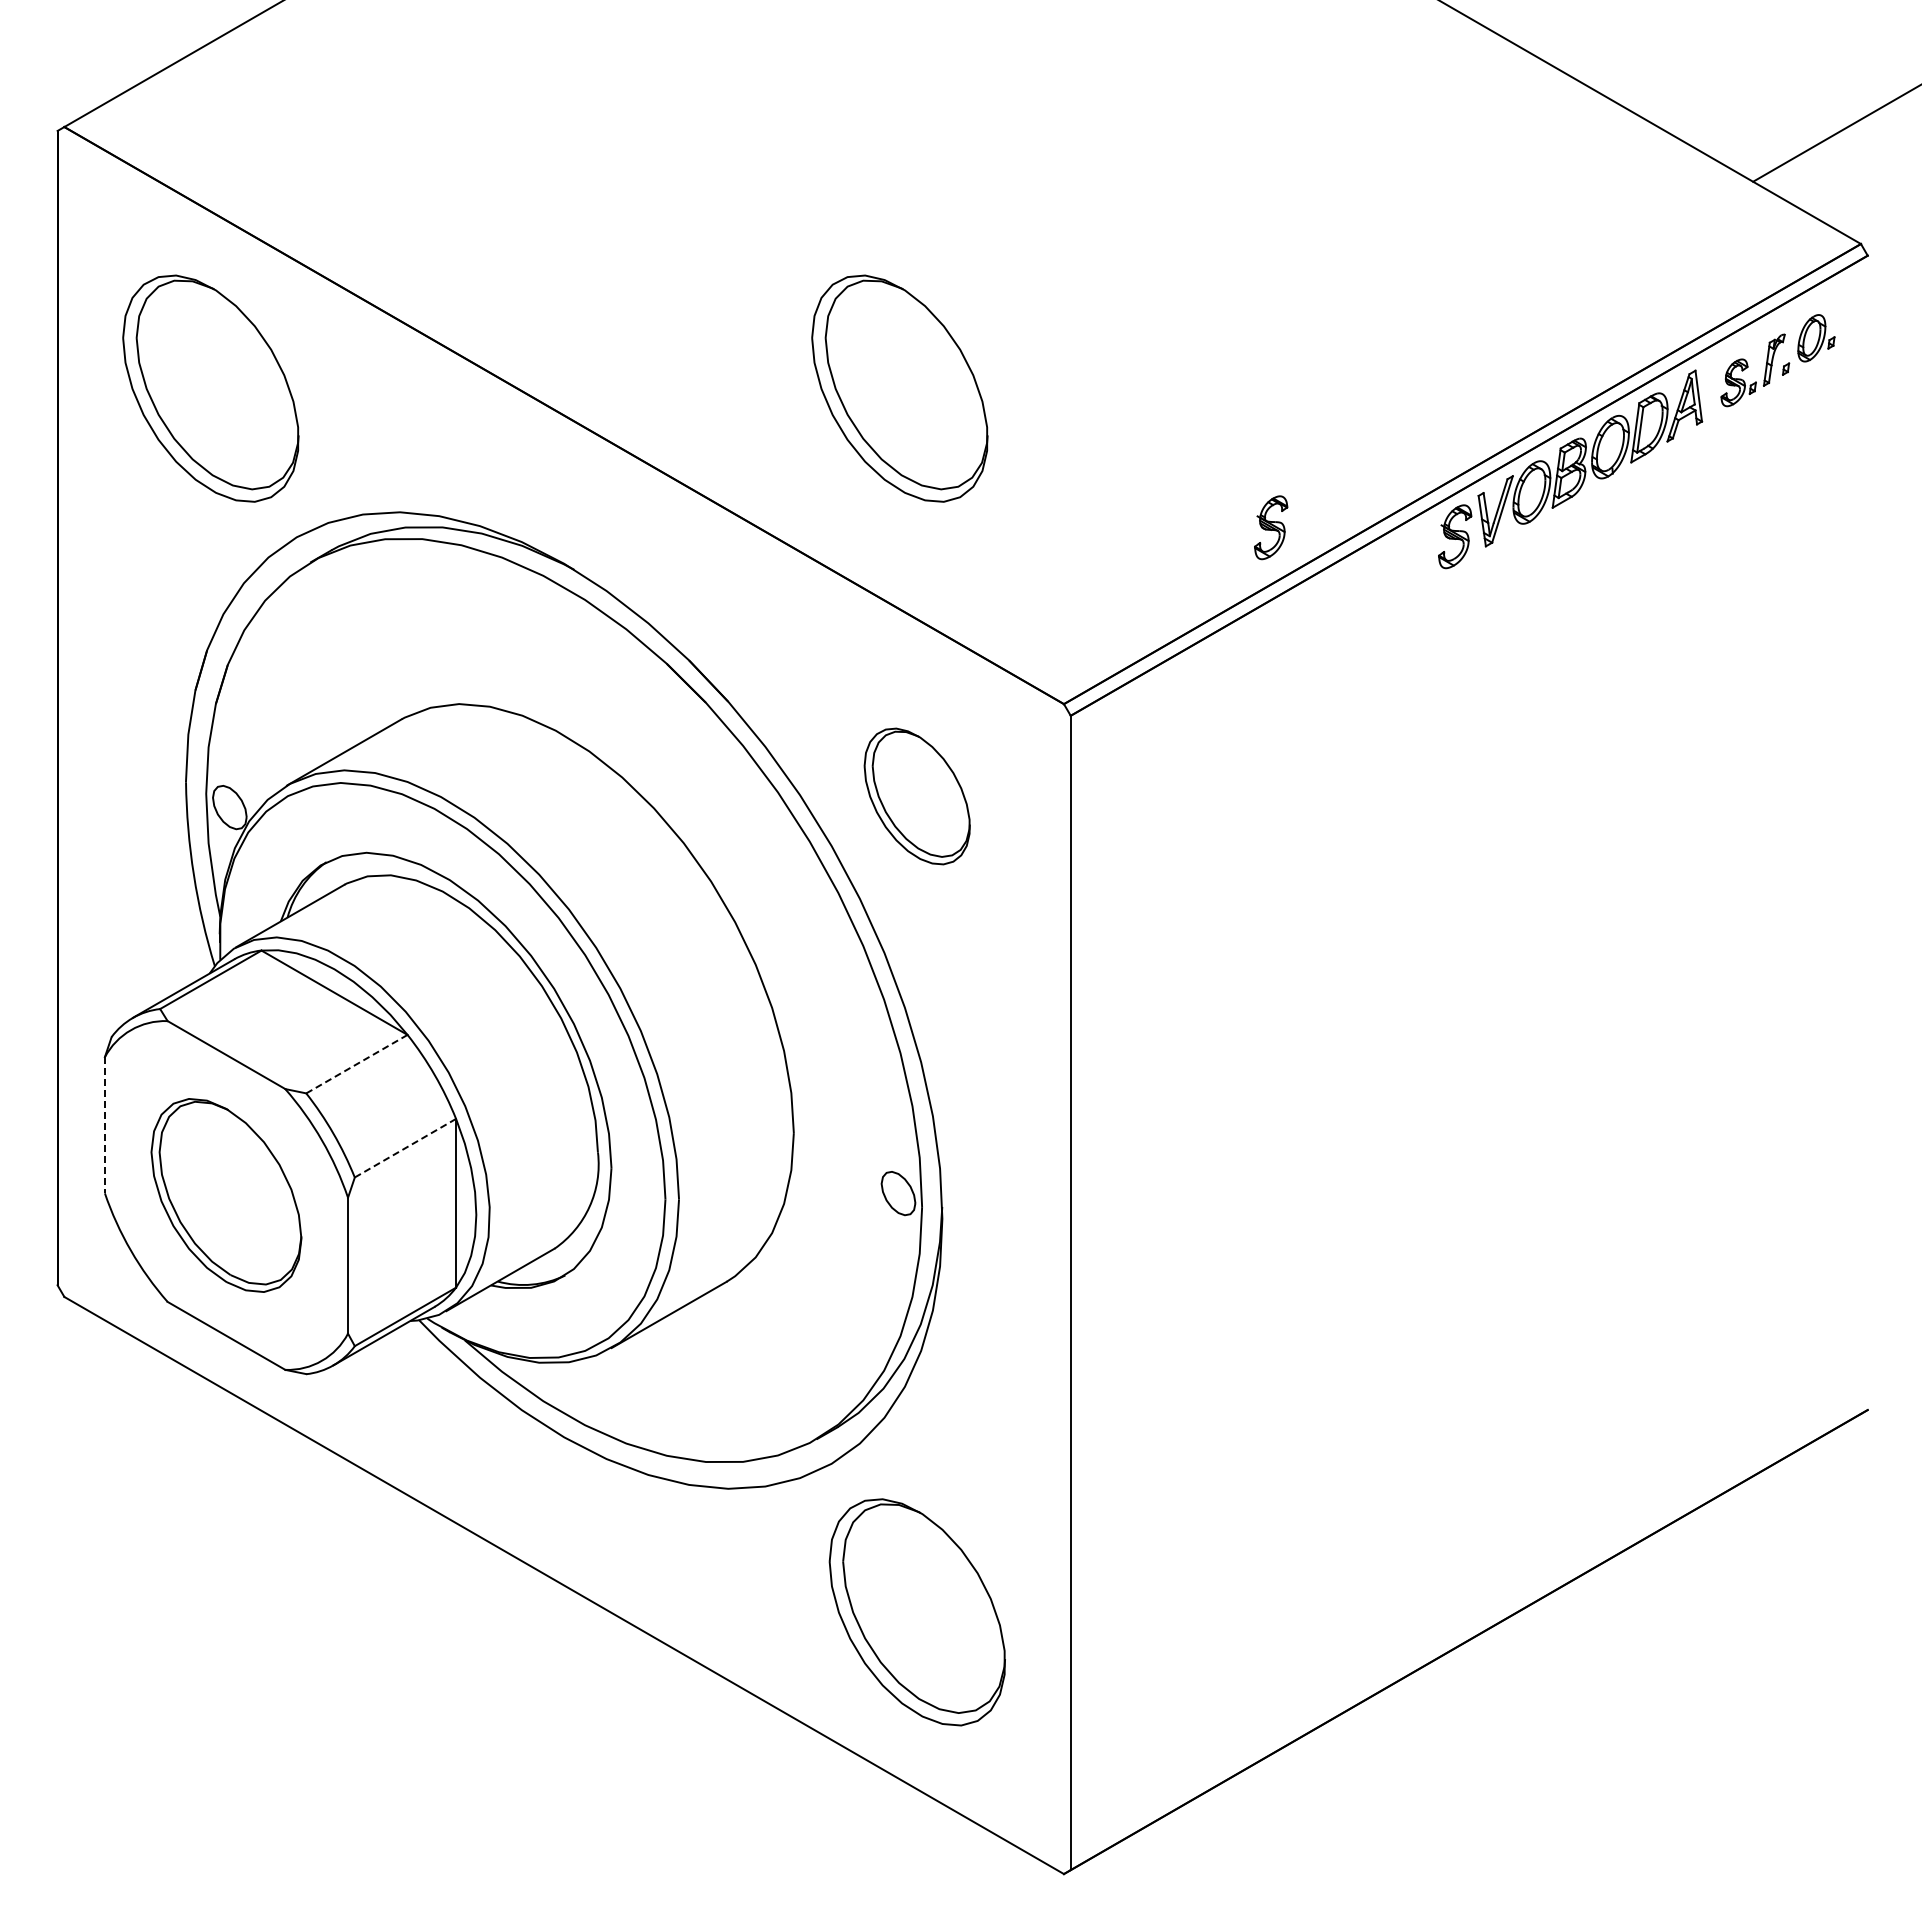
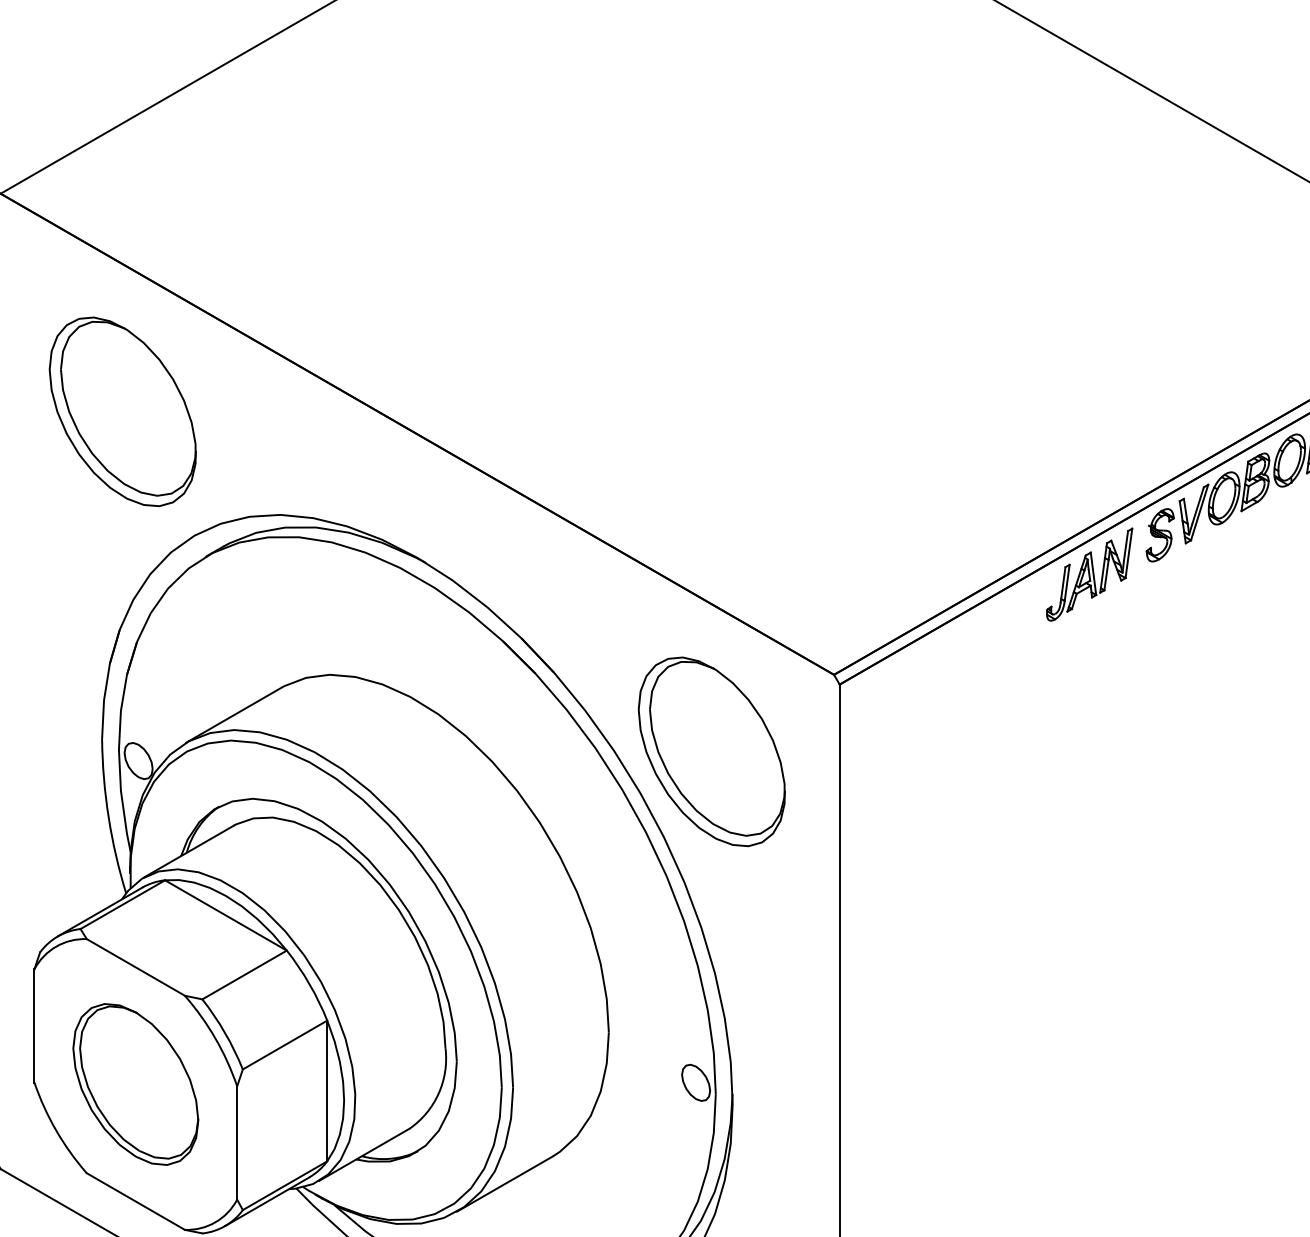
part: (899, 388) -> (696, 411), removed
part: (1271, 527) -> (1007, 527), removed
part: (1370, 583) -> (1089, 574), added
part: (916, 796) -> (711, 751), size x1.67
line: (356, 1064) -> (244, 975), dashed -> solid
line: (104, 1125) -> (34, 1026), dashed -> solid
line: (405, 1148) -> (285, 1045), dashed -> solid

